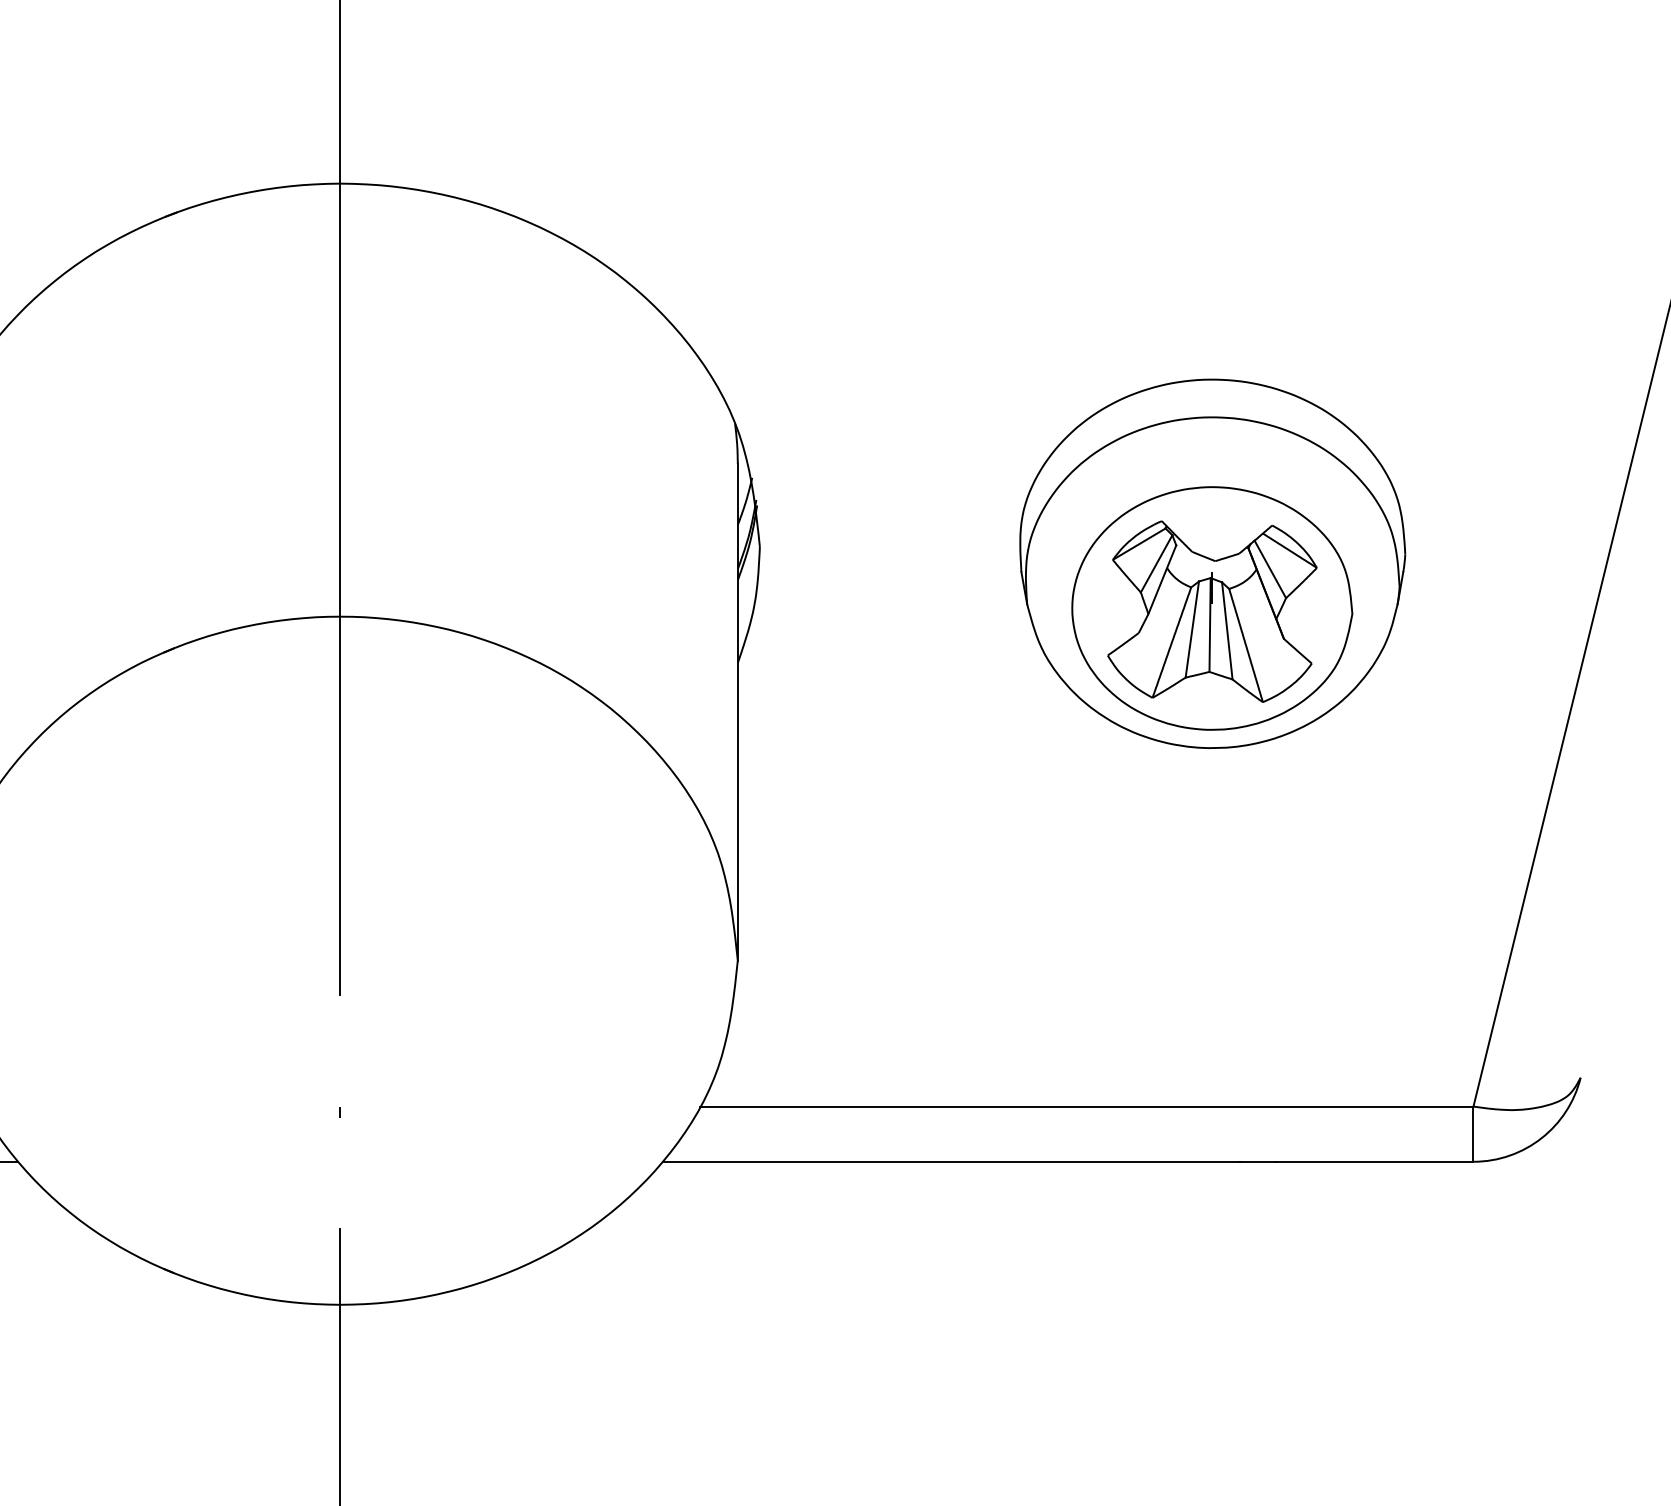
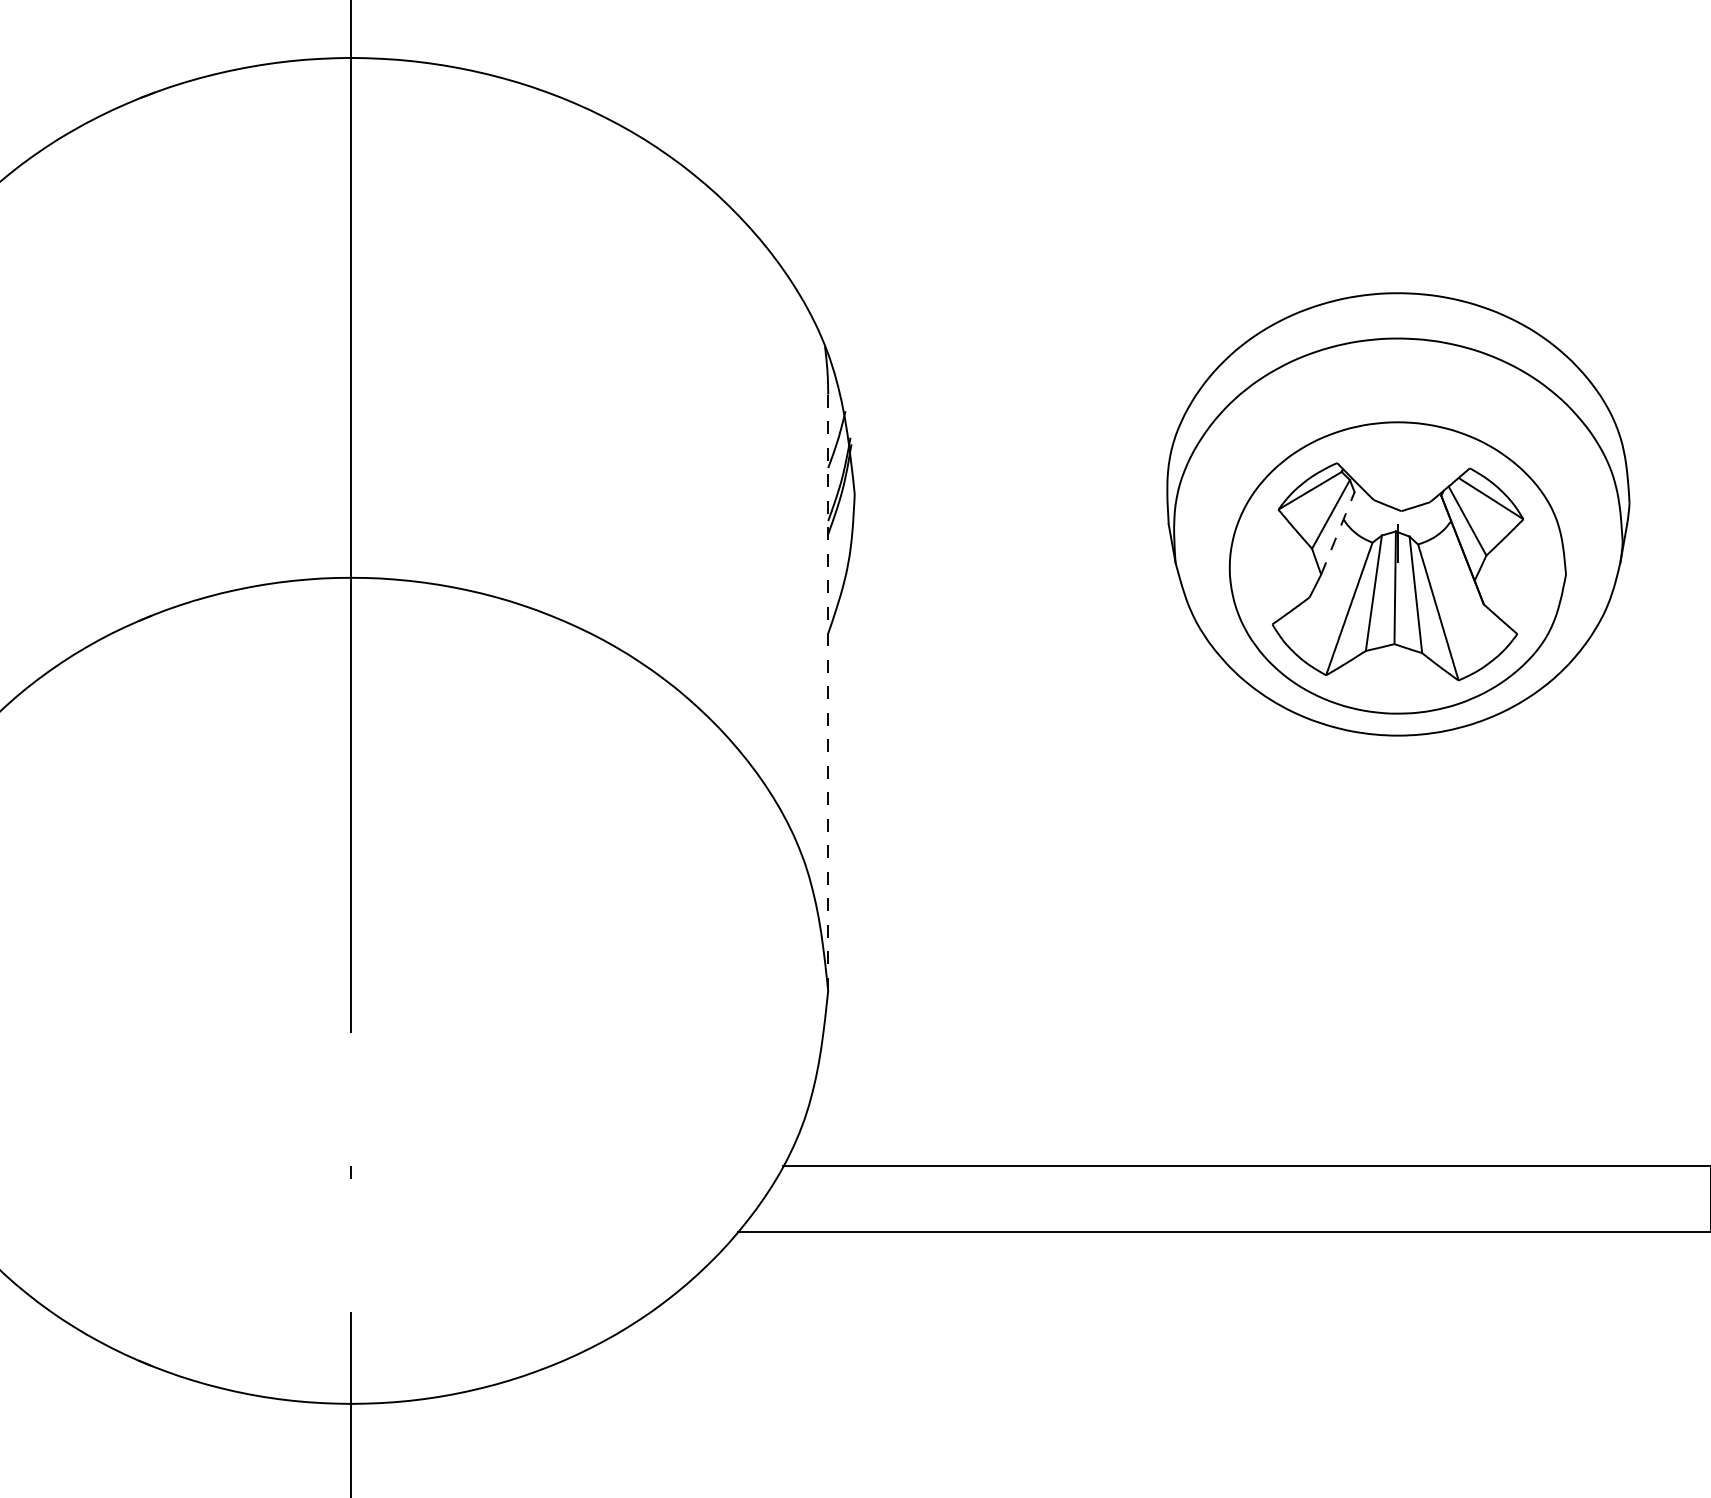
line: (1162, 579) -> (1338, 533), solid -> dashed
line: (737, 712) -> (827, 692), solid -> dashed

